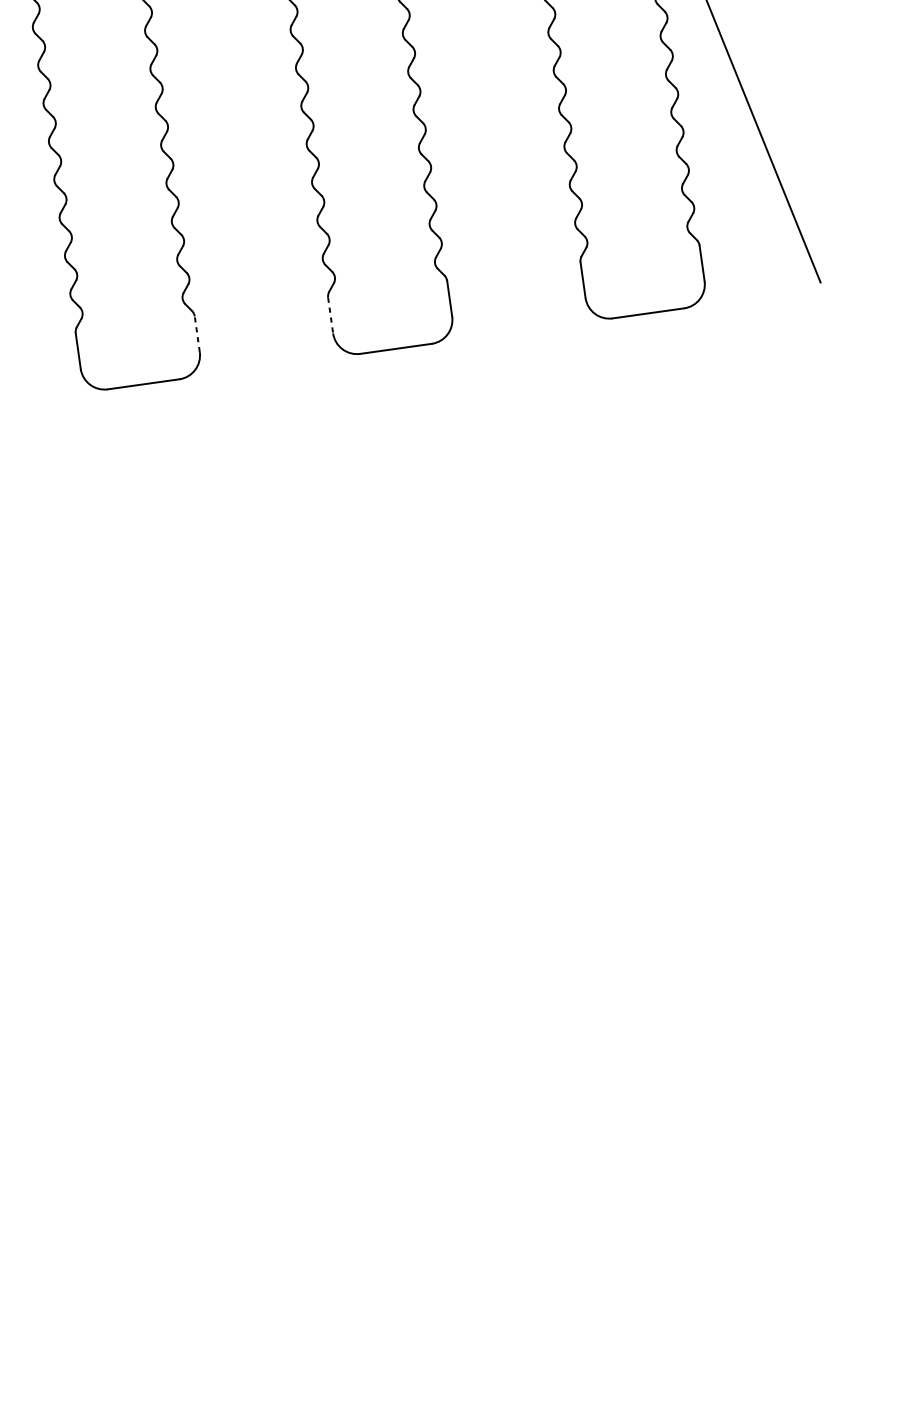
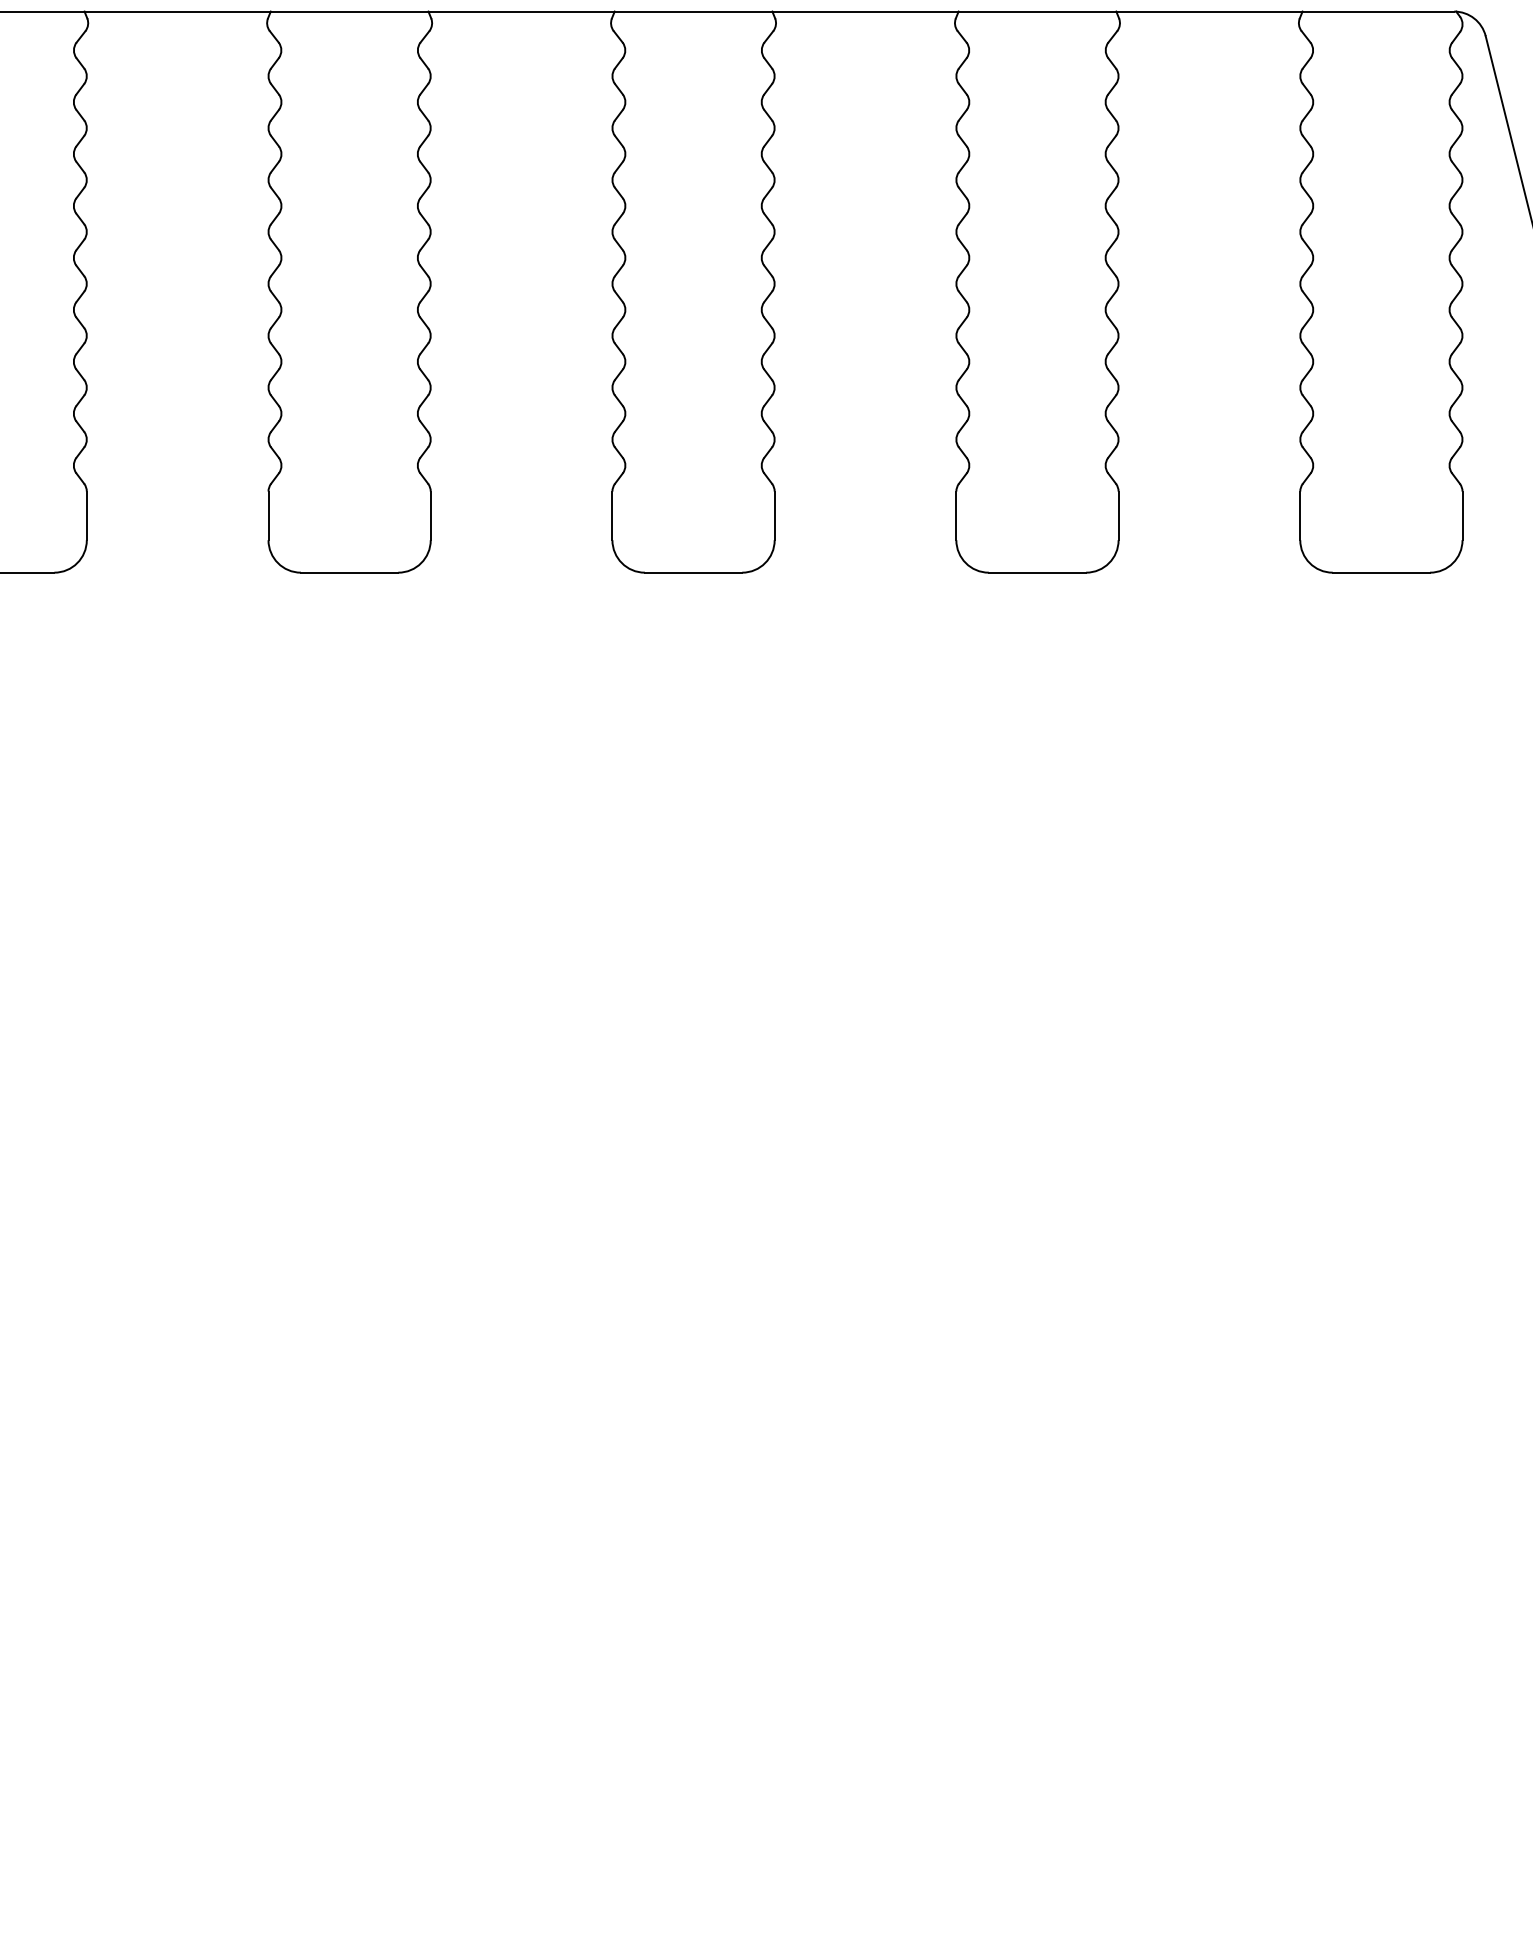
line: (330, 315) -> (956, 516), dashed -> solid
line: (197, 334) -> (774, 515), dashed -> solid

